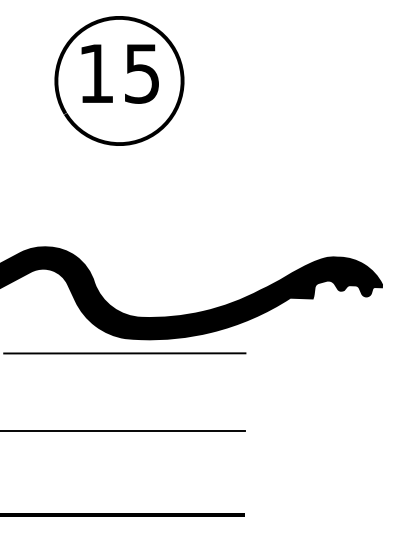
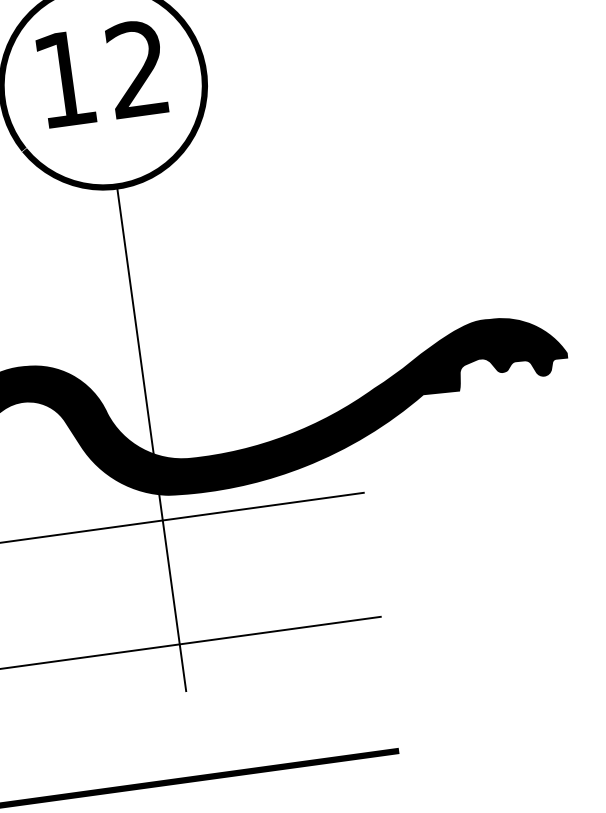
text: (141, 73) -> (136, 69), 15 -> 12
line: (119, 302) -> (151, 439), added

